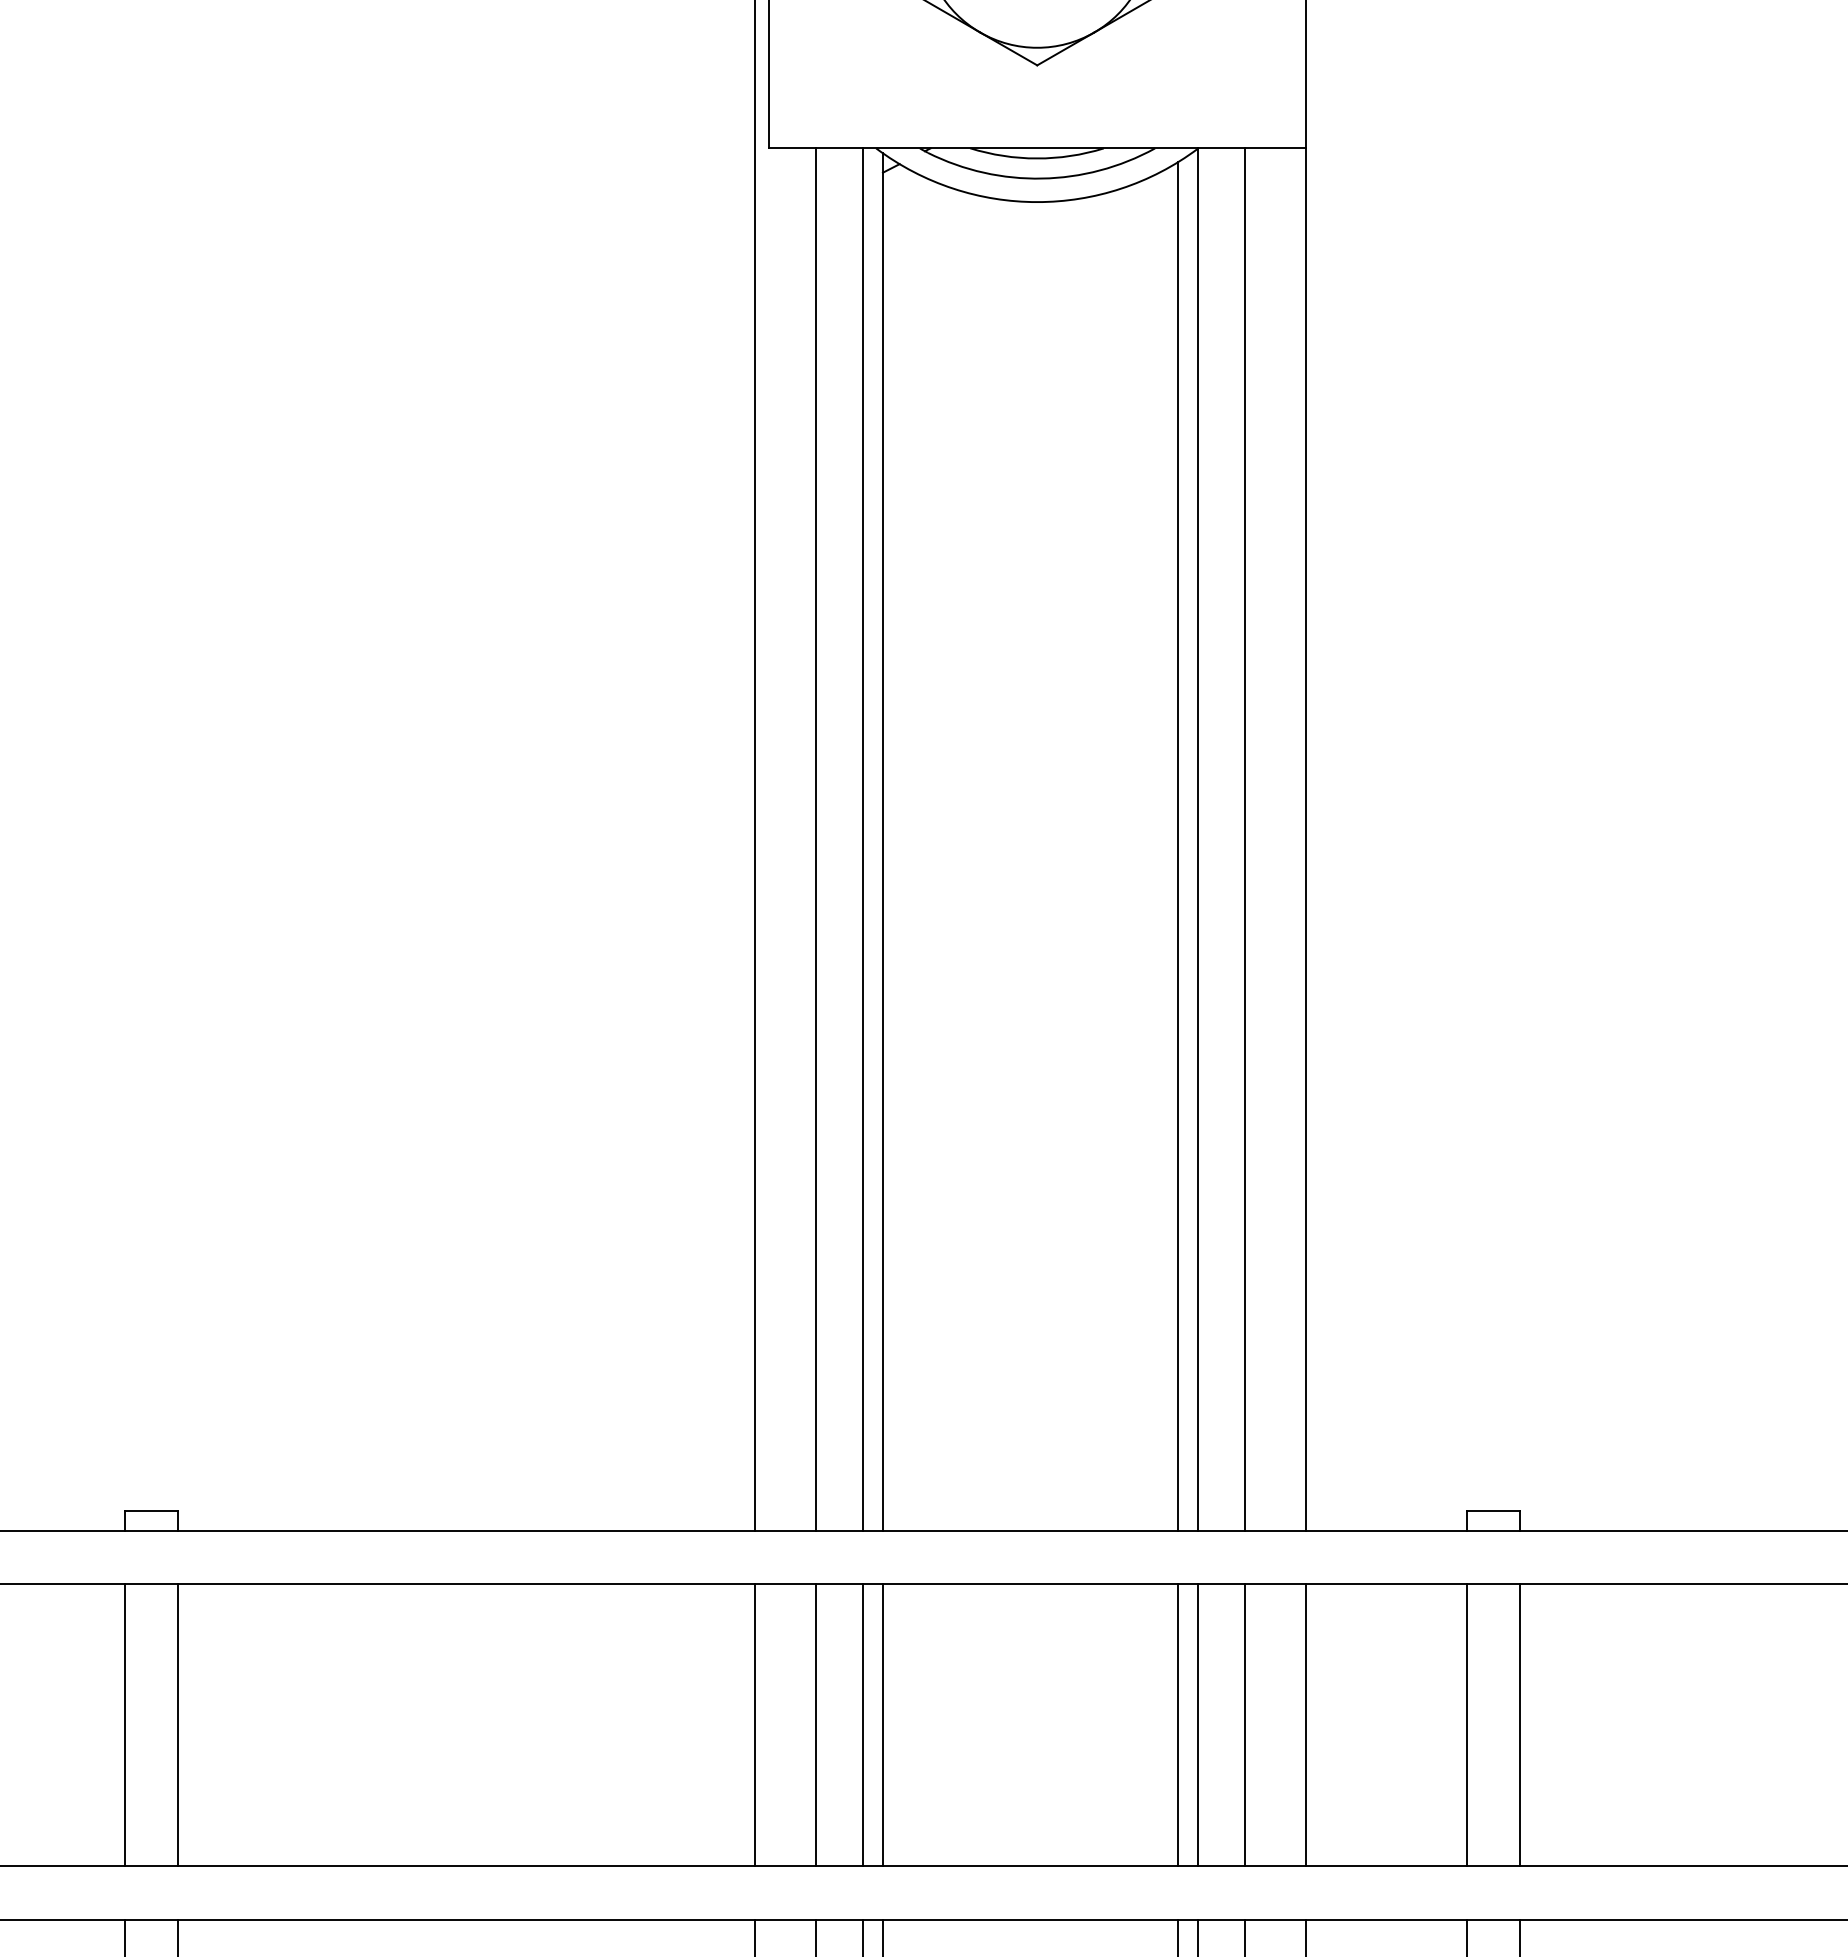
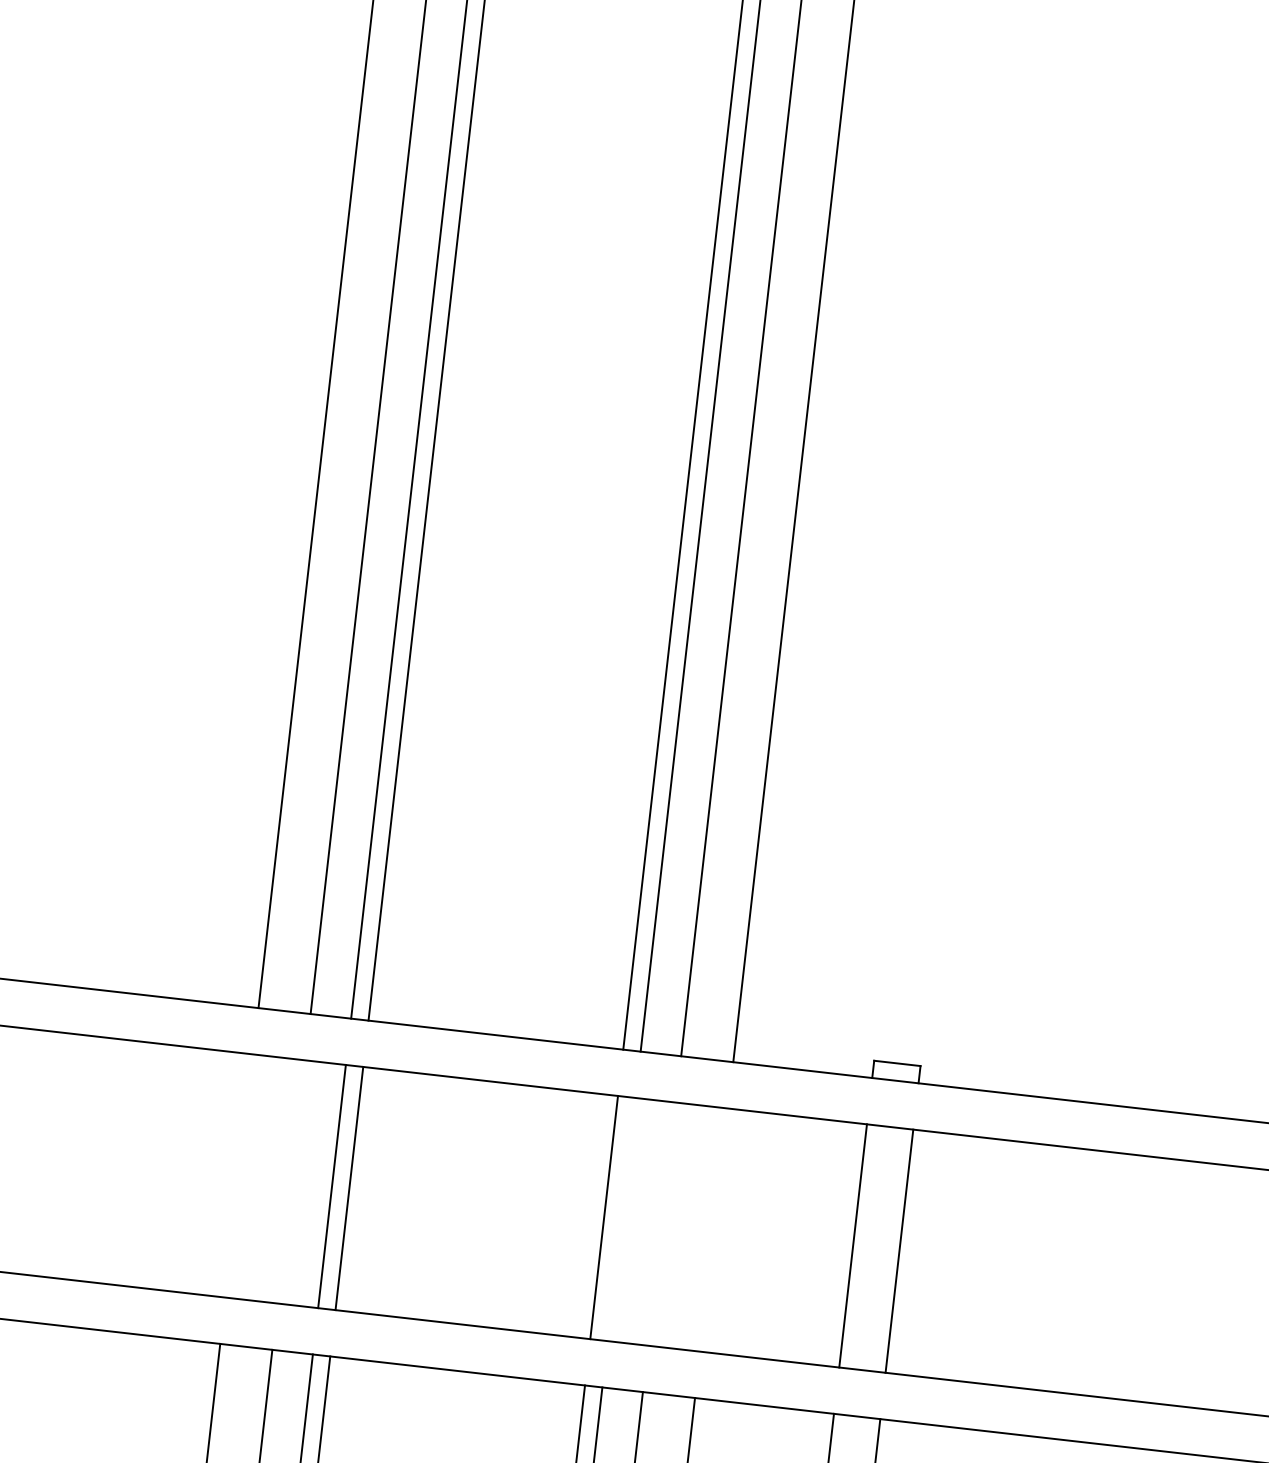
line: (755, 1724) -> (239, 1175), removed
line: (815, 1724) -> (291, 1181), removed
line: (1198, 1724) -> (621, 1219), removed
line: (1245, 1724) -> (662, 1223), removed
line: (1305, 1724) -> (714, 1229), removed

